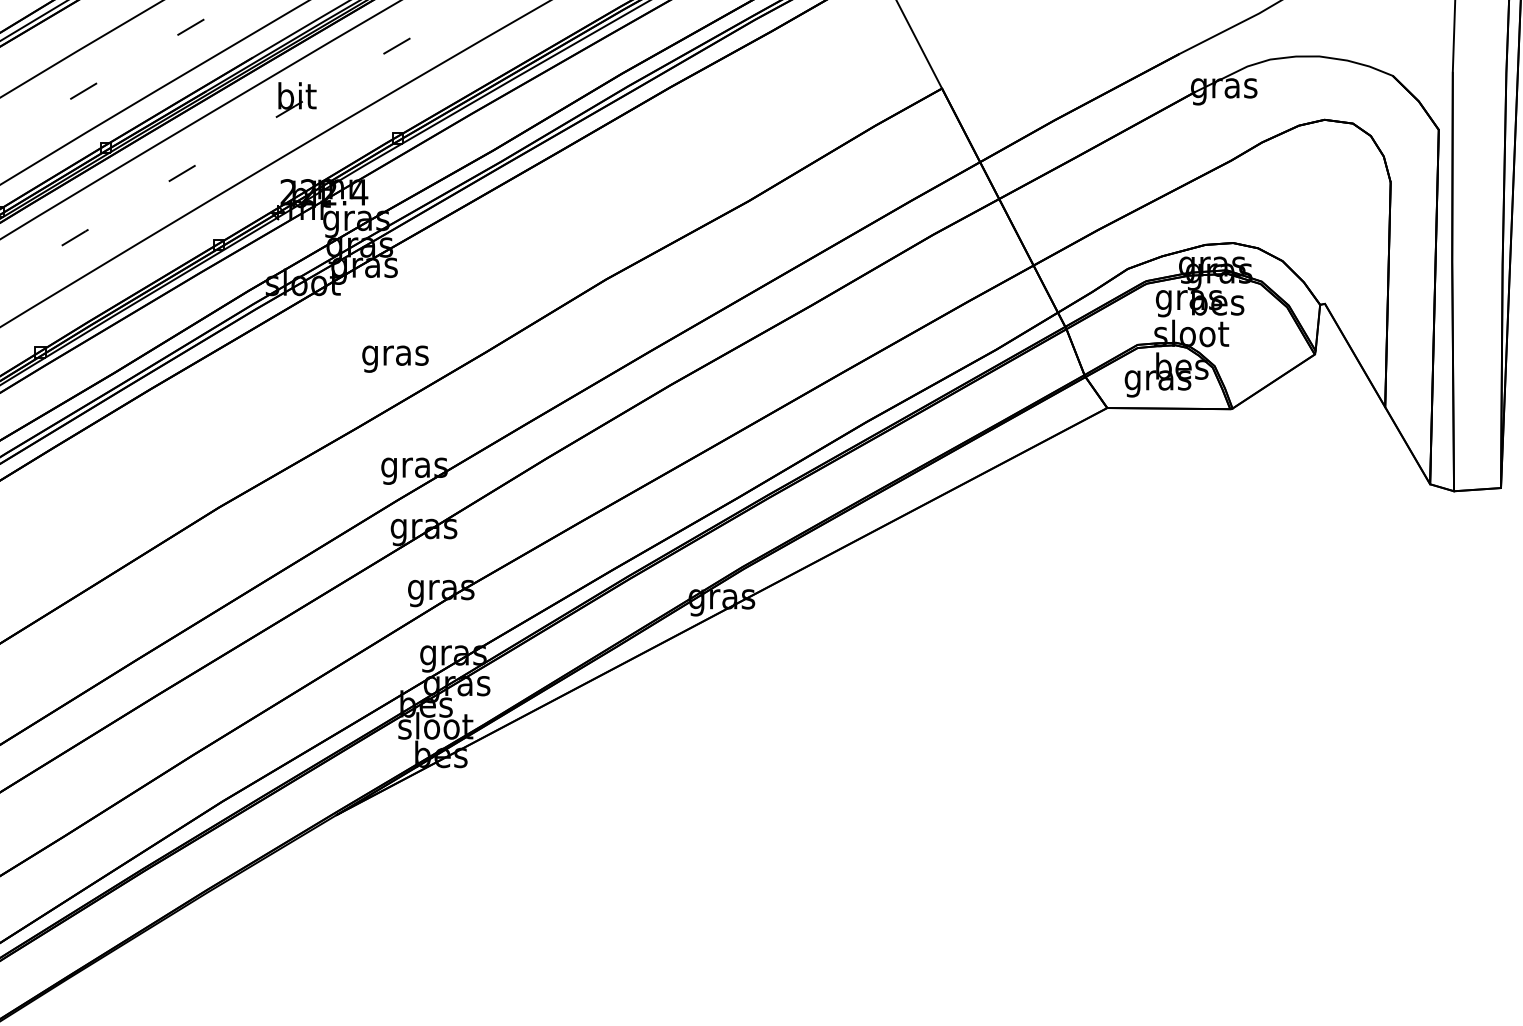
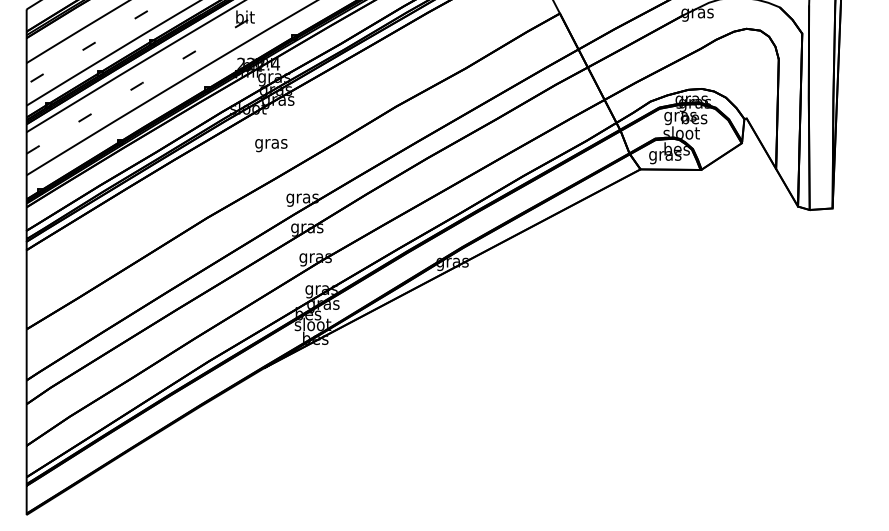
text: (395, 359) -> (271, 145), moved

